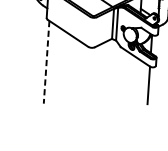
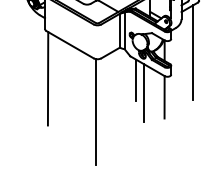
line: (46, 62) -> (48, 78), dashed -> solid
line: (124, 68) -> (136, 79), added
line: (131, 80) -> (144, 93), added
line: (87, 94) -> (96, 111), added

